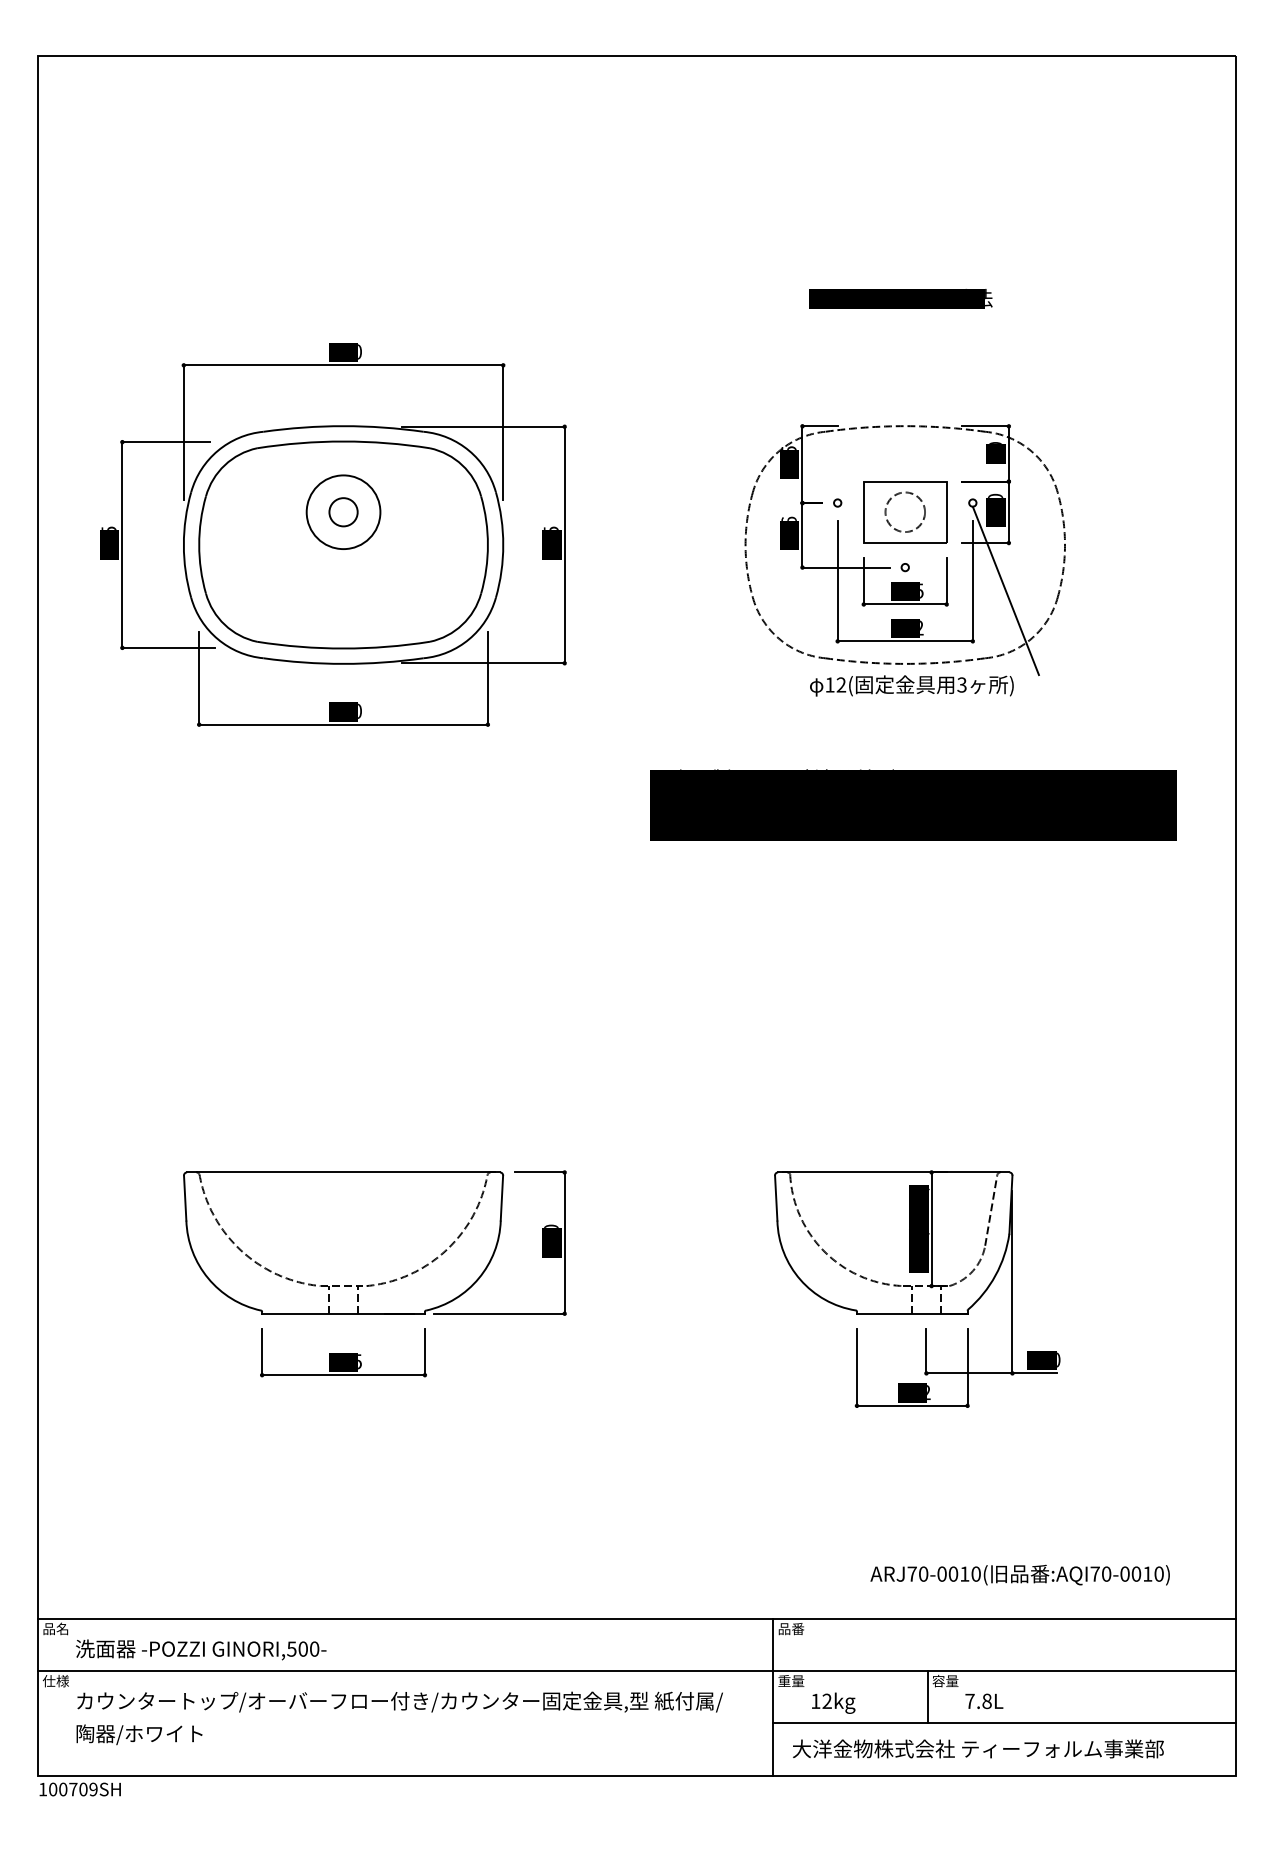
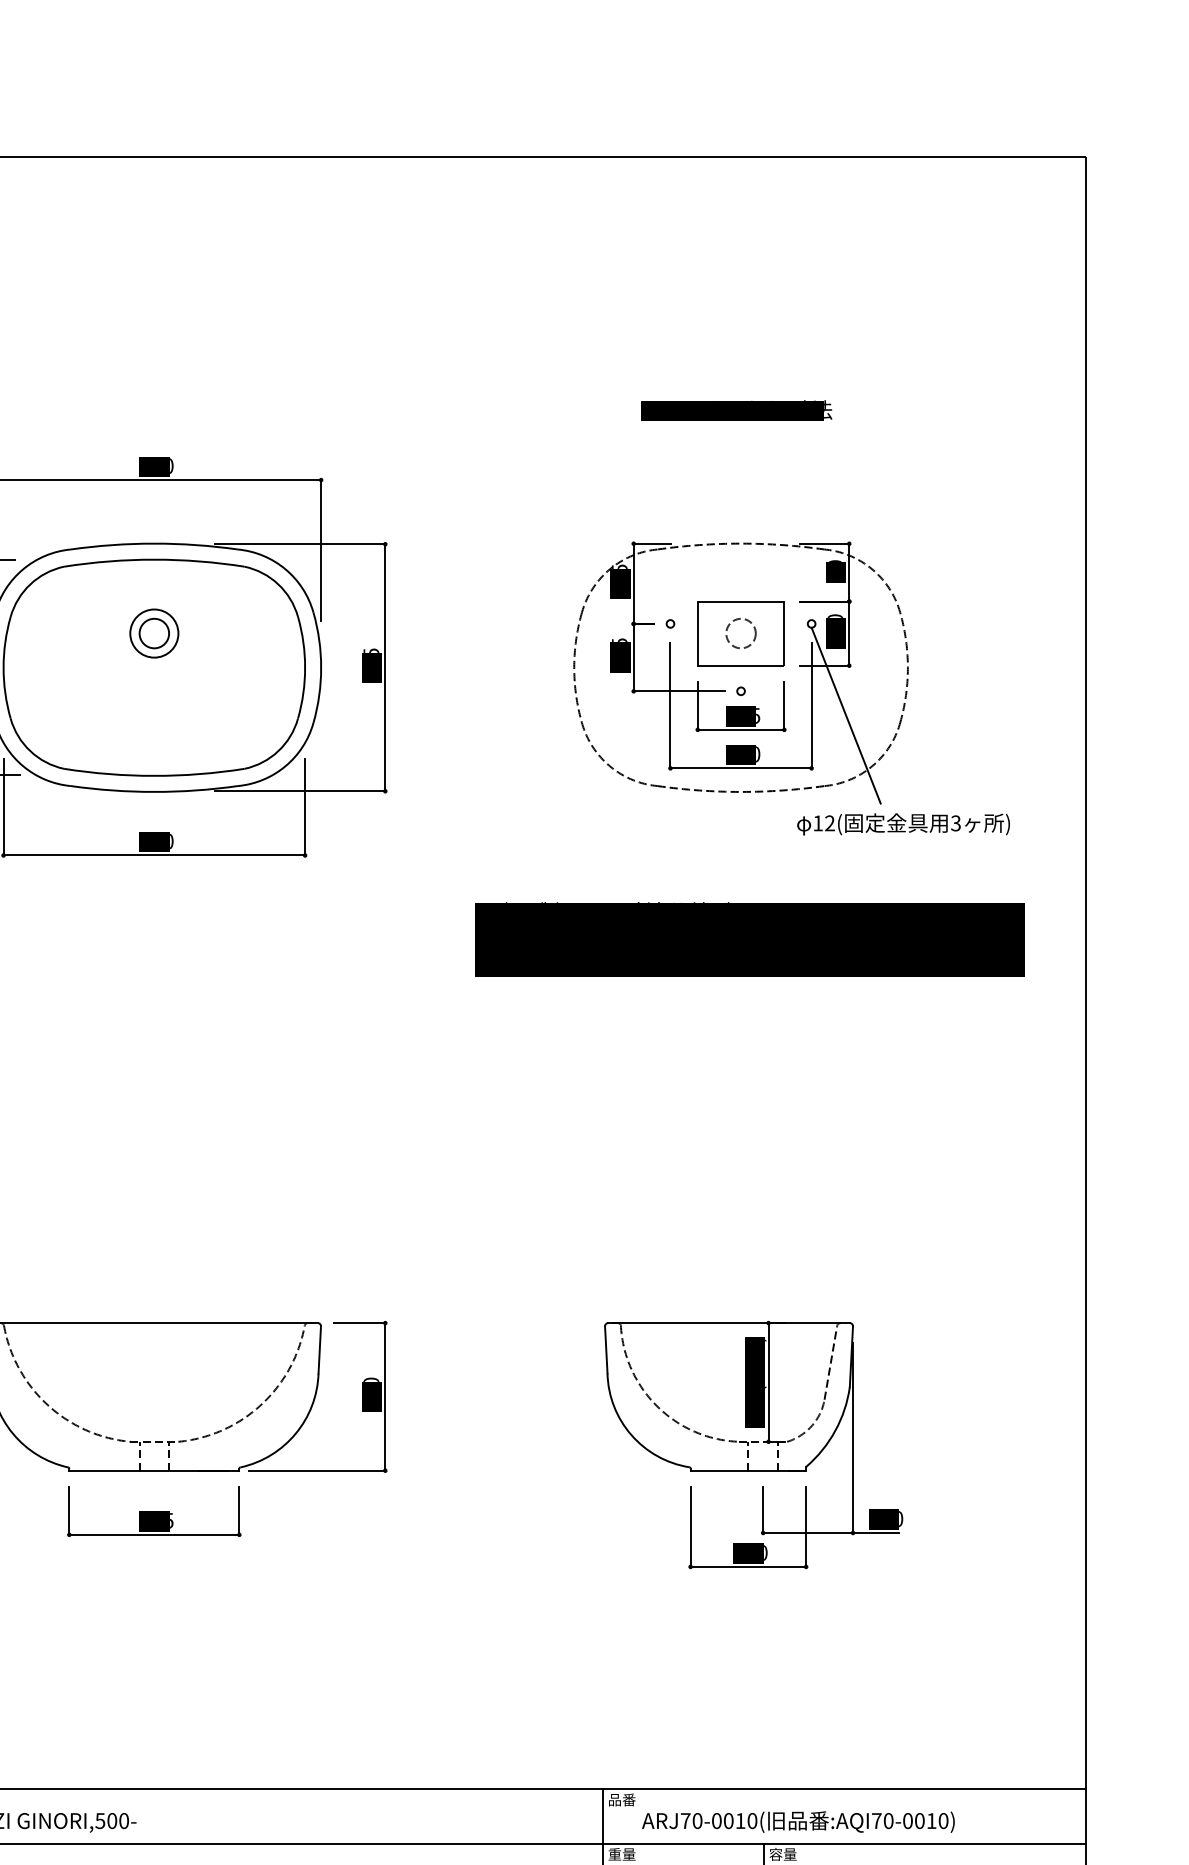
circle: (343, 512) -> (154, 633), size x0.62
circle: (905, 512) -> (741, 633), size x0.71
text: (788, 518) -> (619, 640), 106 -> 105
text: (921, 627) -> (758, 753), 192 -> 220
text: (911, 685) -> (903, 823), moved
text: (928, 1392) -> (765, 1552), 222 -> 180
text: (1019, 1574) -> (797, 1821), moved

